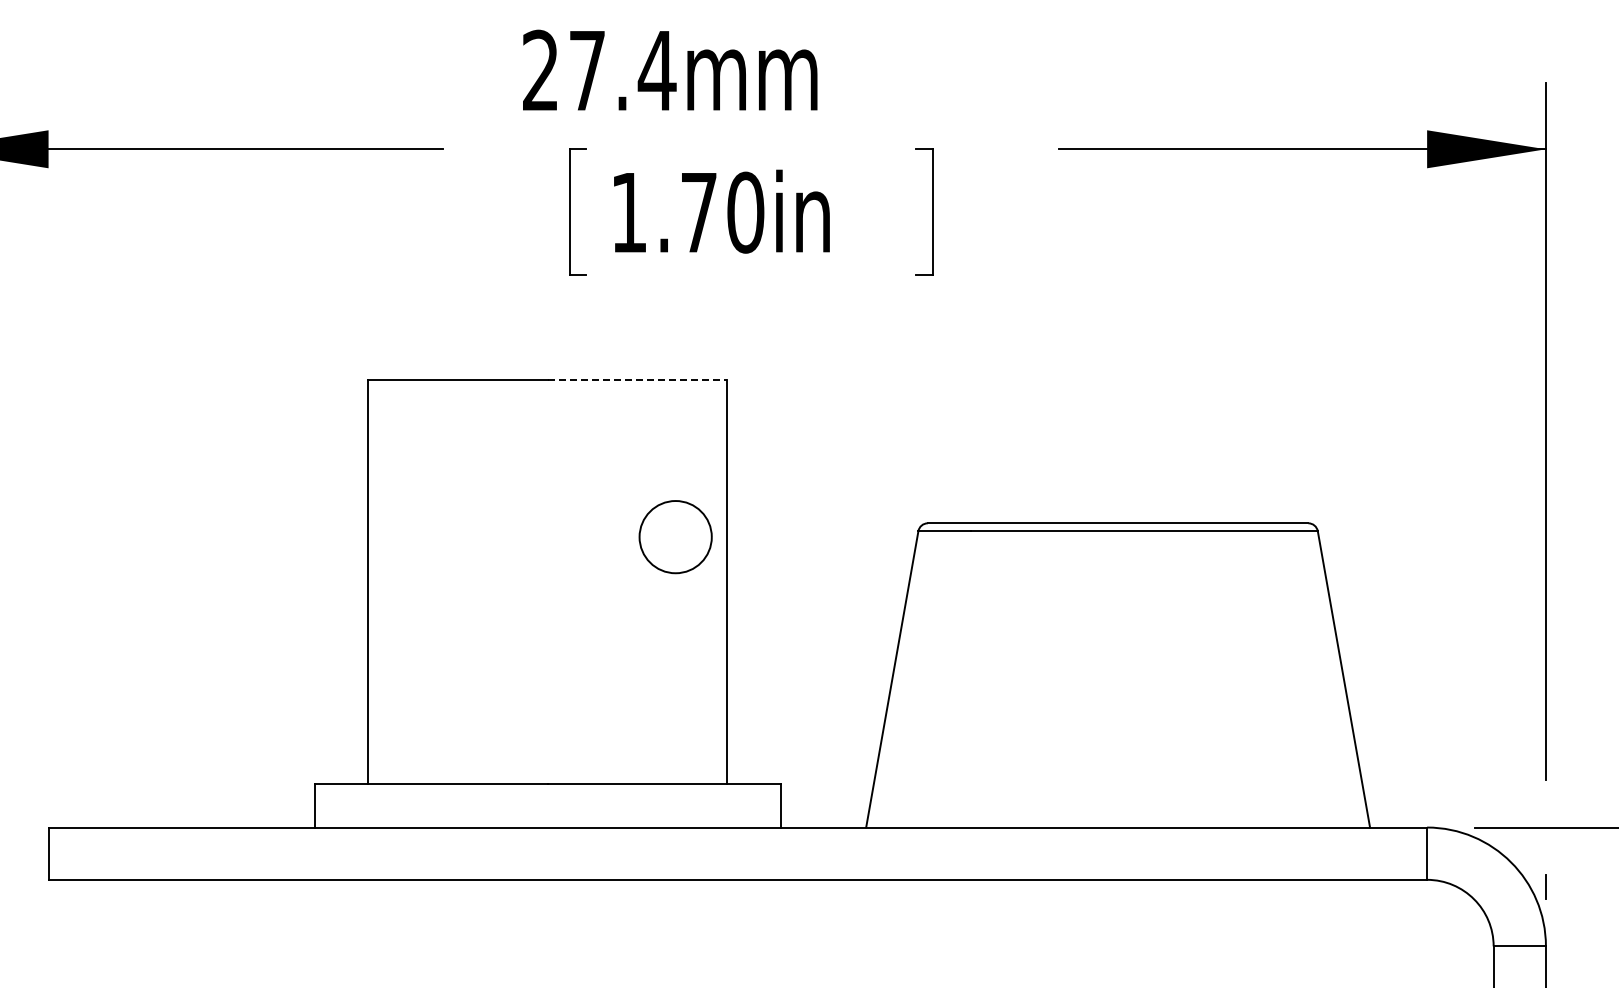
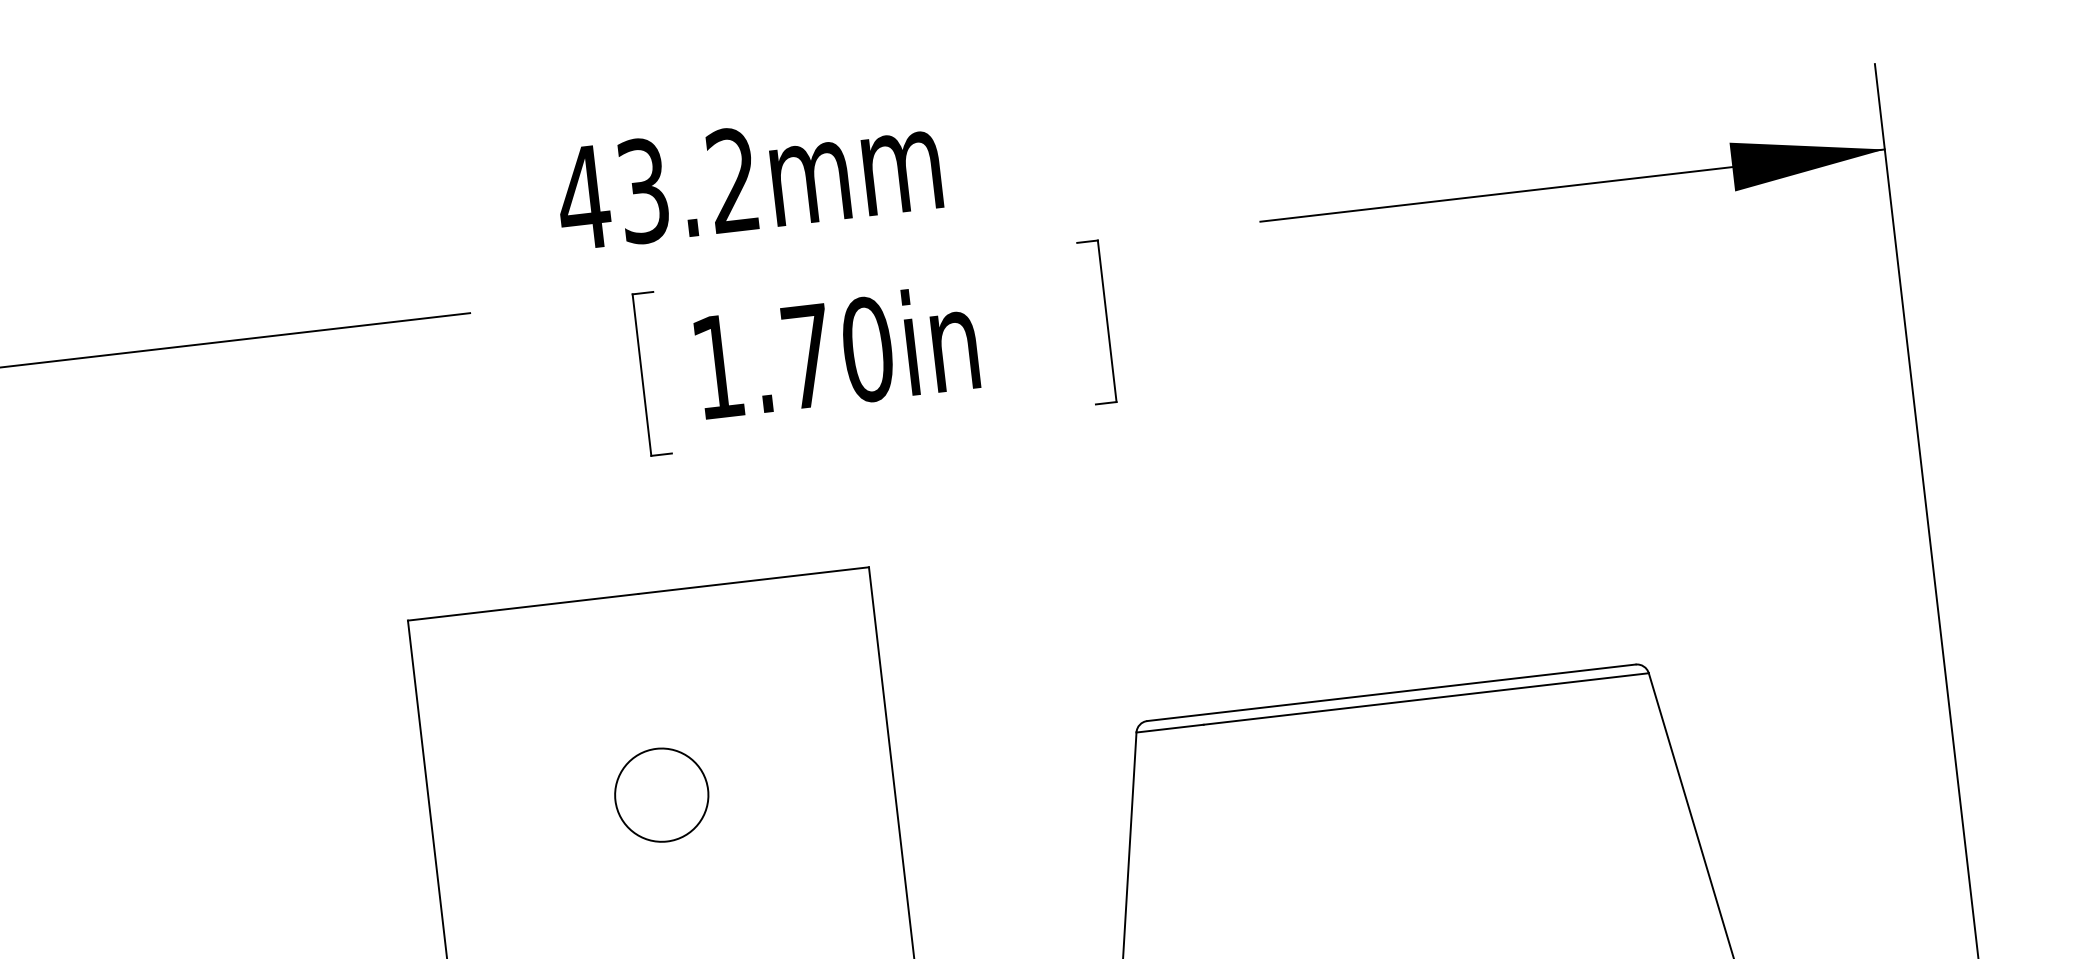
text: (598, 70) -> (657, 189), 27.4mm -> 43.2mm
line: (637, 380) -> (753, 580), dashed -> solid
circle: (675, 537) -> (661, 795), moved

